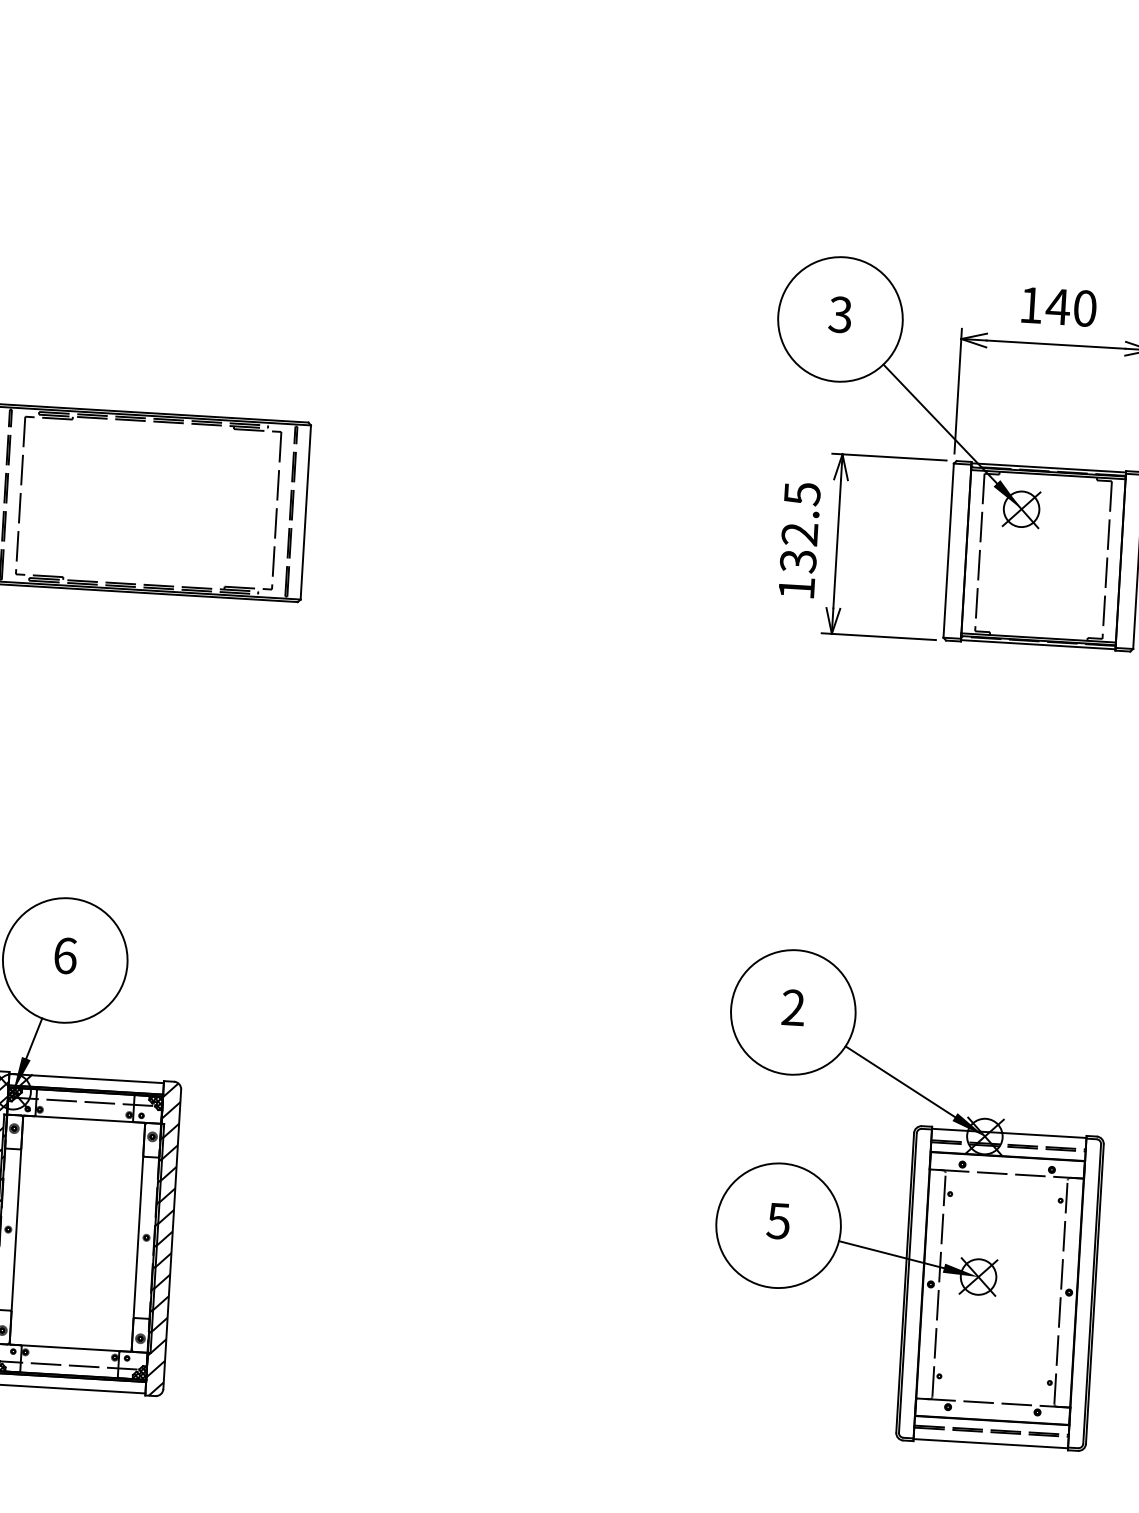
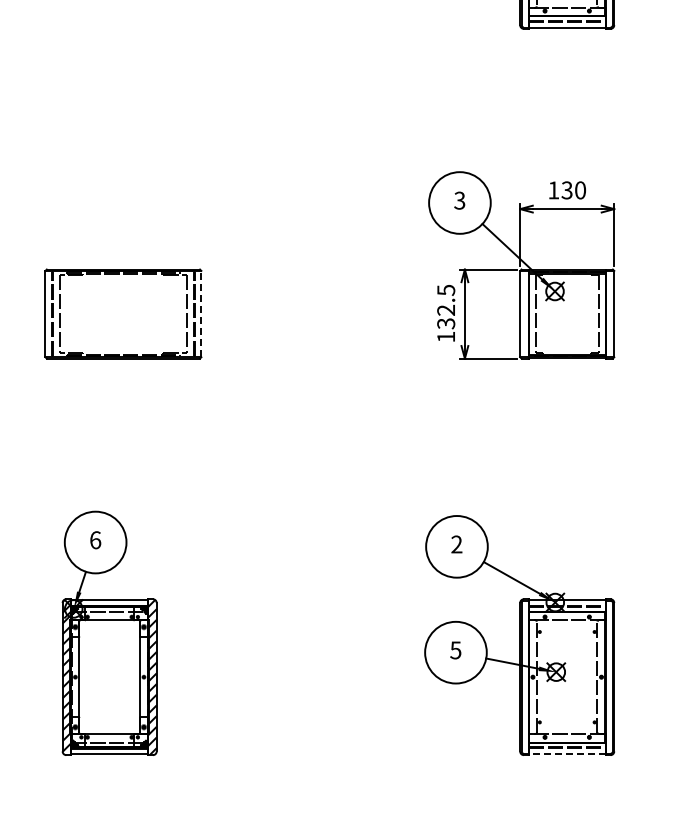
text: (1058, 307) -> (567, 190), 140 -> 130
line: (306, 511) -> (201, 313), solid -> dashed
line: (989, 1444) -> (566, 754), solid -> dashed

